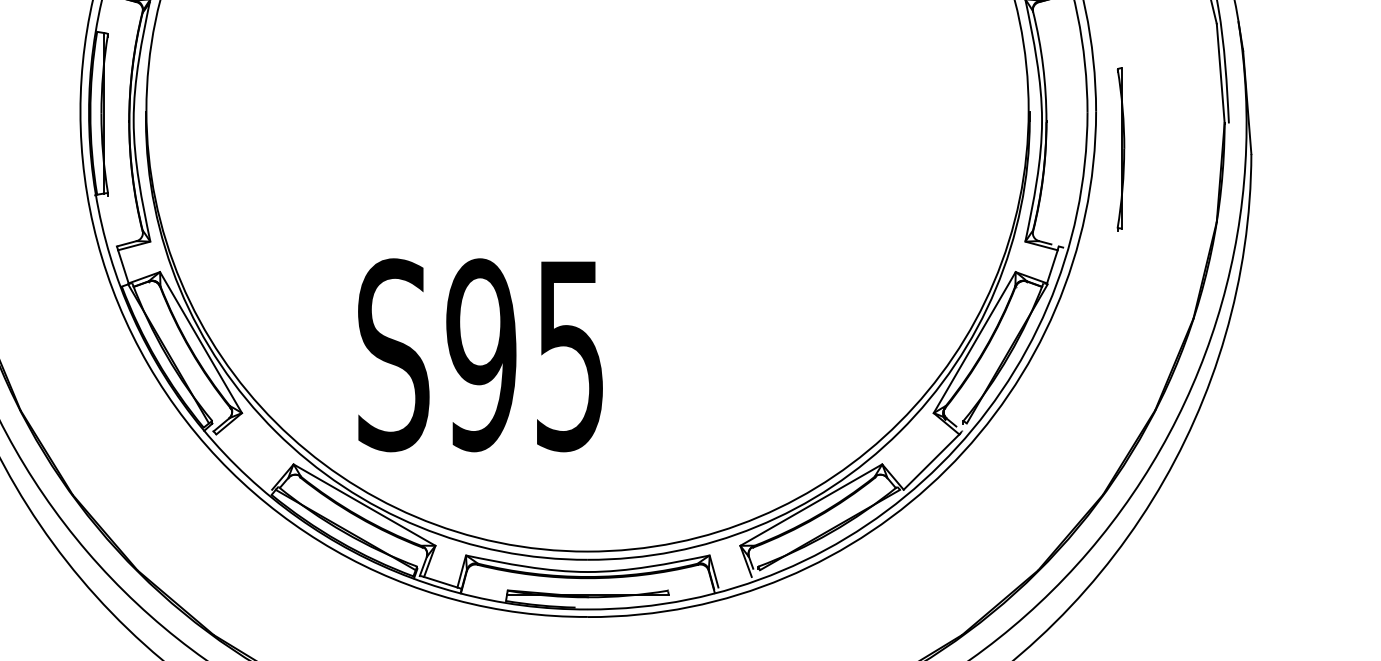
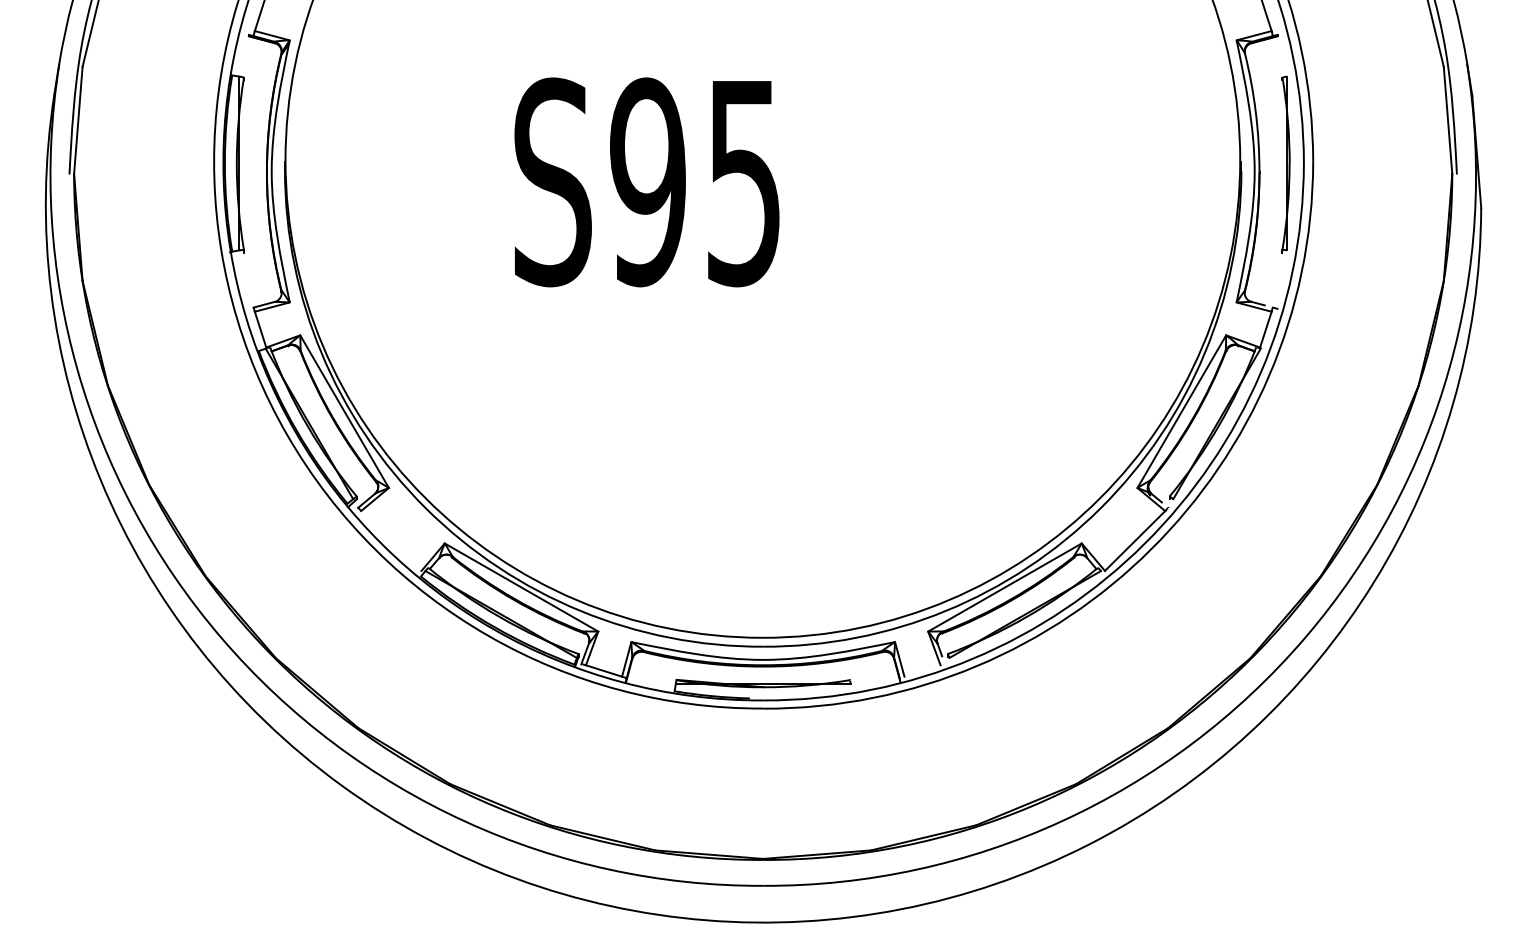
part: (1120, 149) -> (1285, 164), moved
text: (480, 355) -> (646, 182), moved

